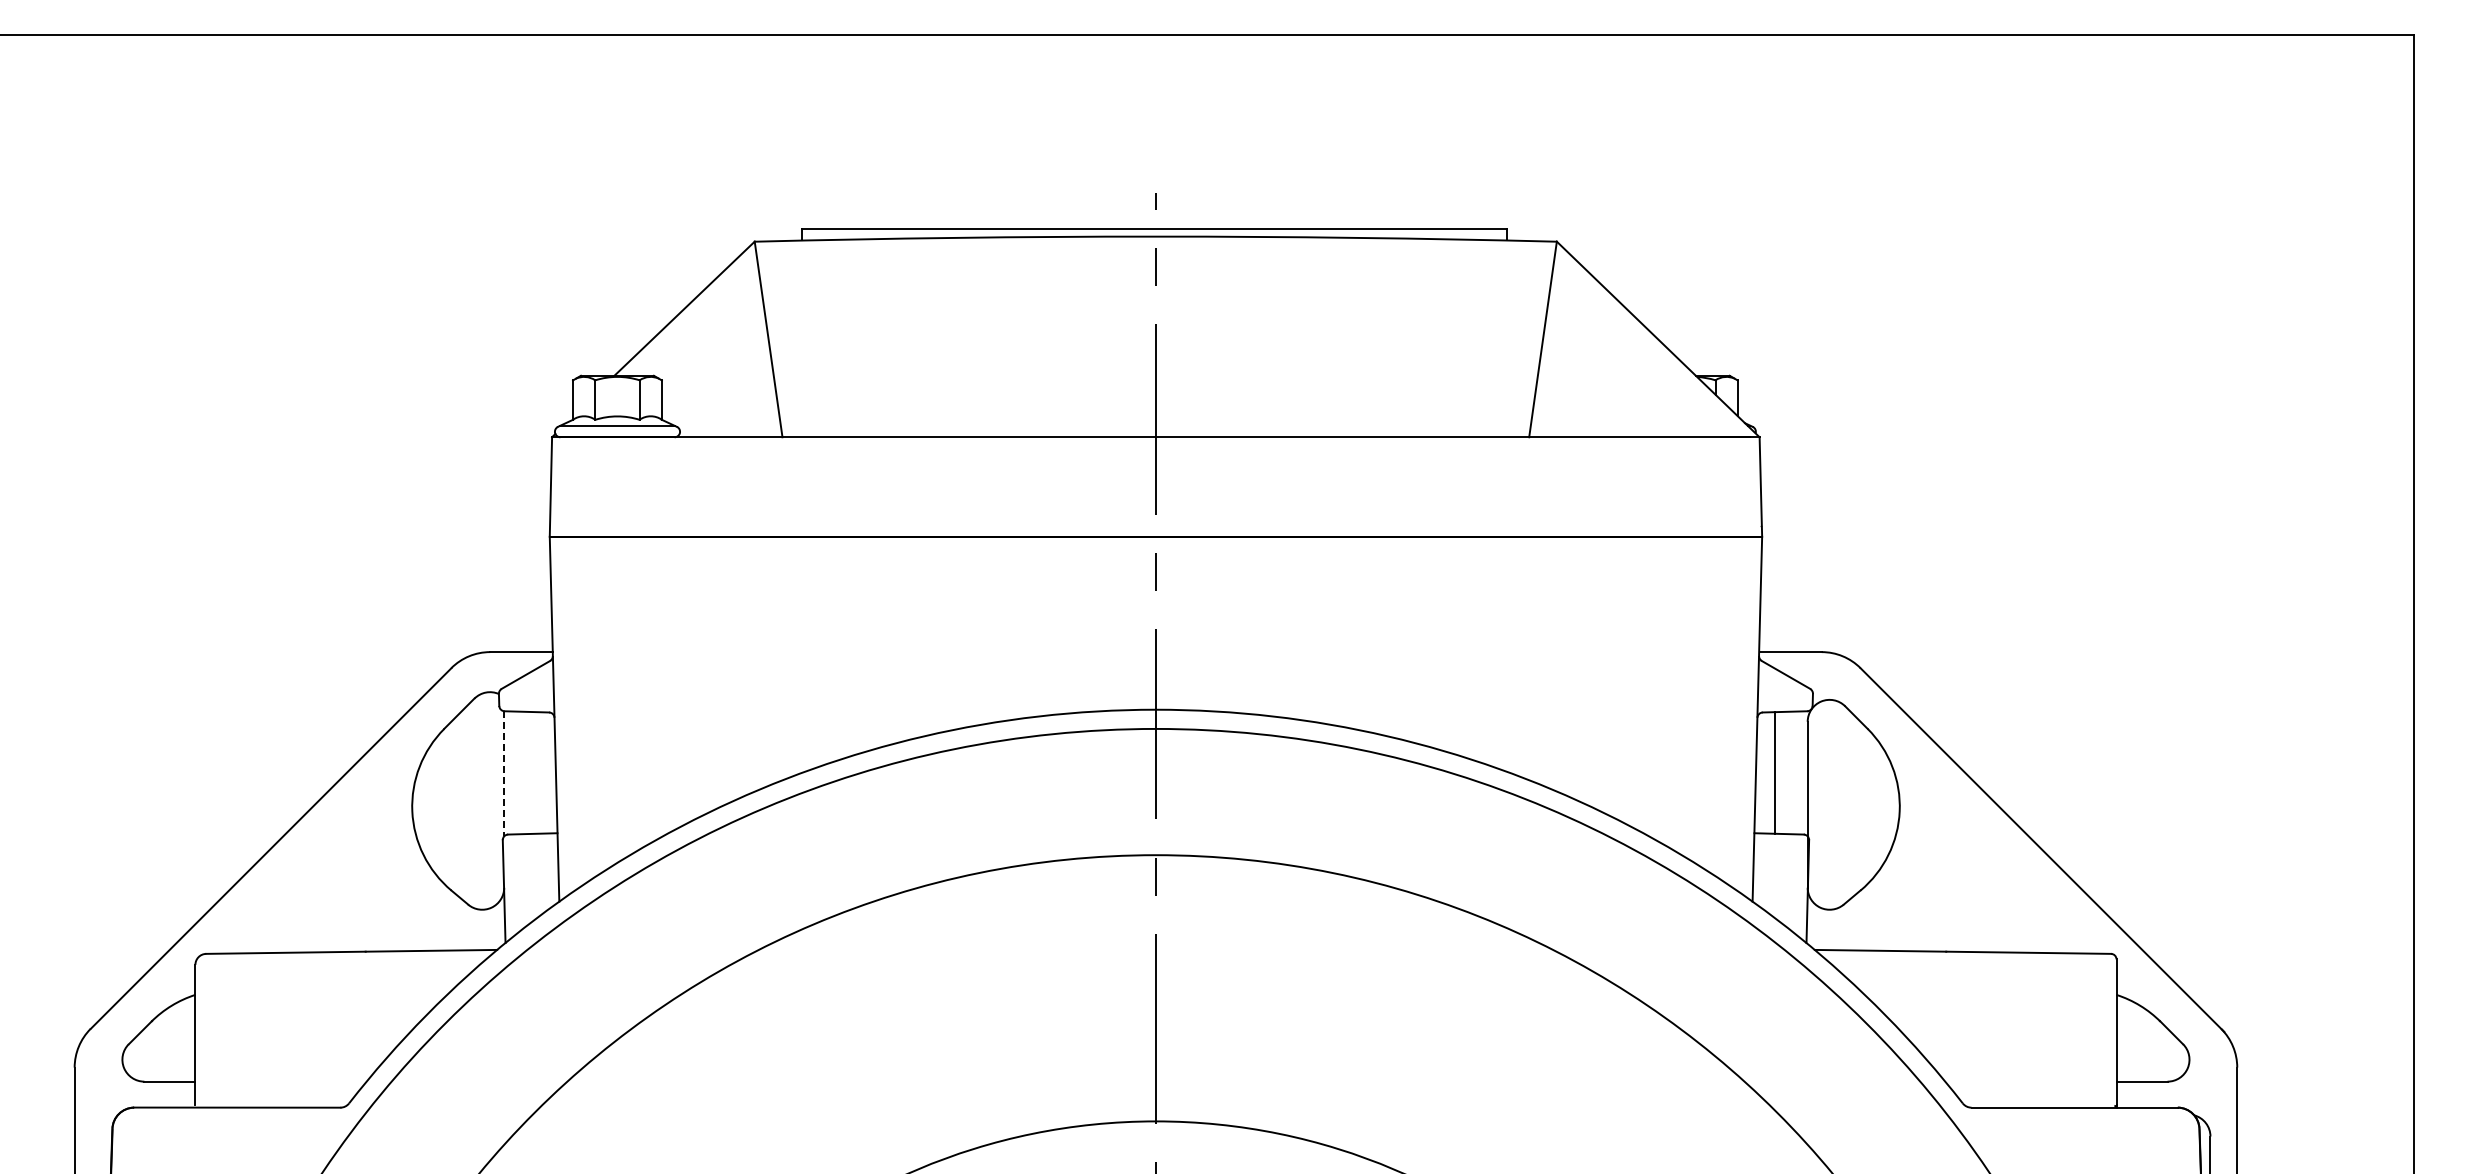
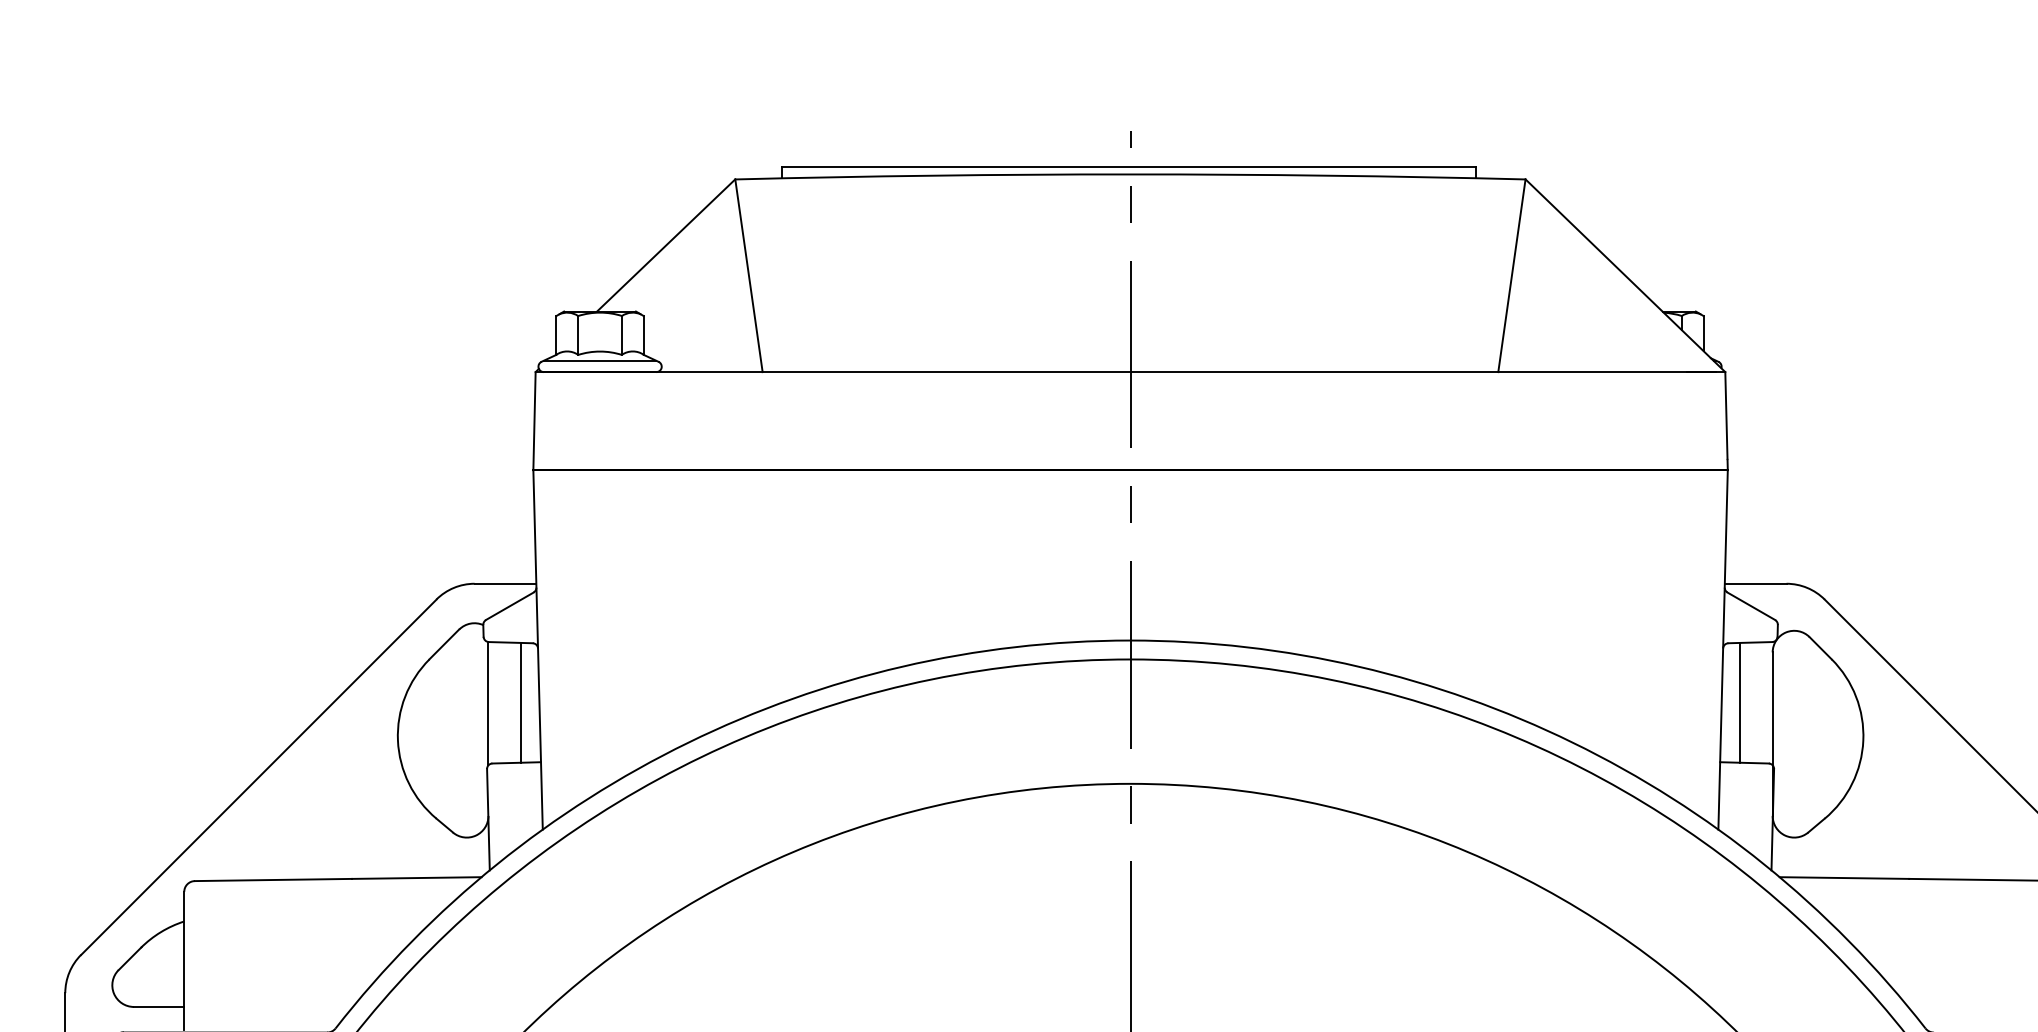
line: (537, 772) -> (521, 702), added
line: (504, 773) -> (488, 703), dashed -> solid

